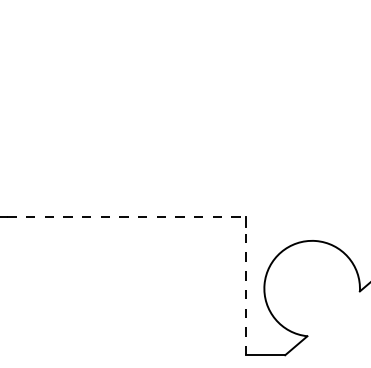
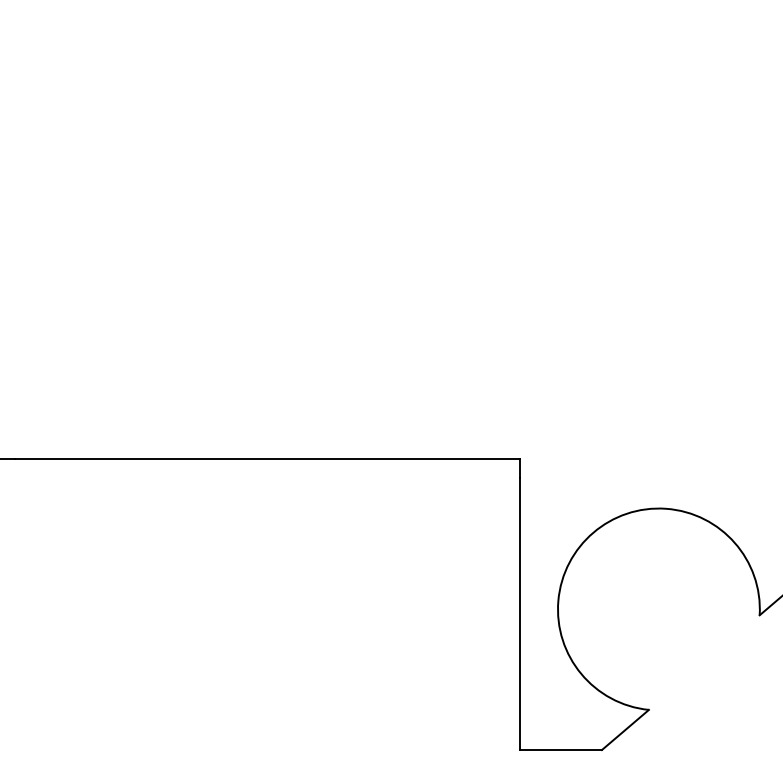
line: (126, 217) -> (266, 459), dashed -> solid
line: (246, 290) -> (520, 613), dashed -> solid

